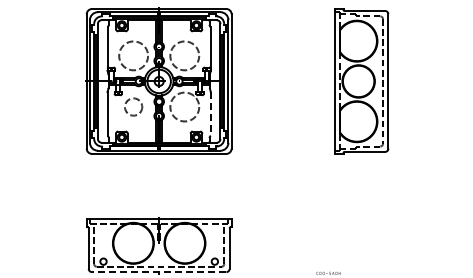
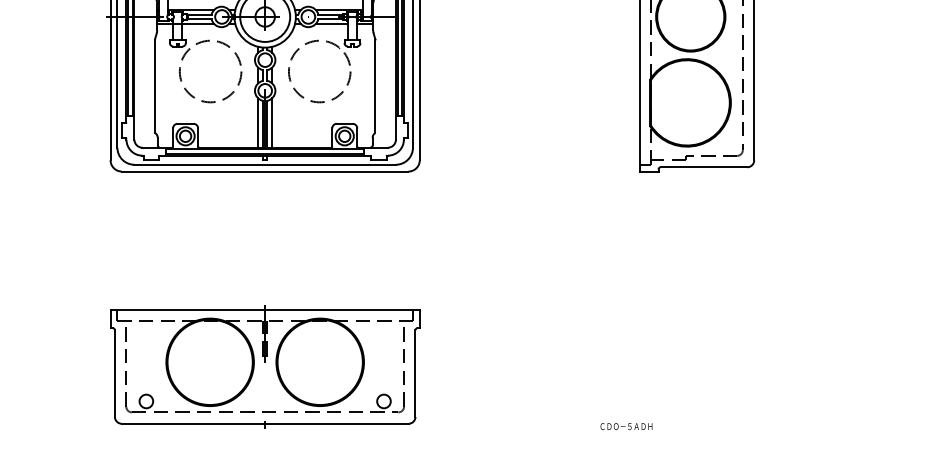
circle: (133, 106) -> (210, 70), size x1.67
line: (210, 114) -> (374, 87), dashed -> solid
line: (158, 272) -> (263, 424), dashed -> solid

